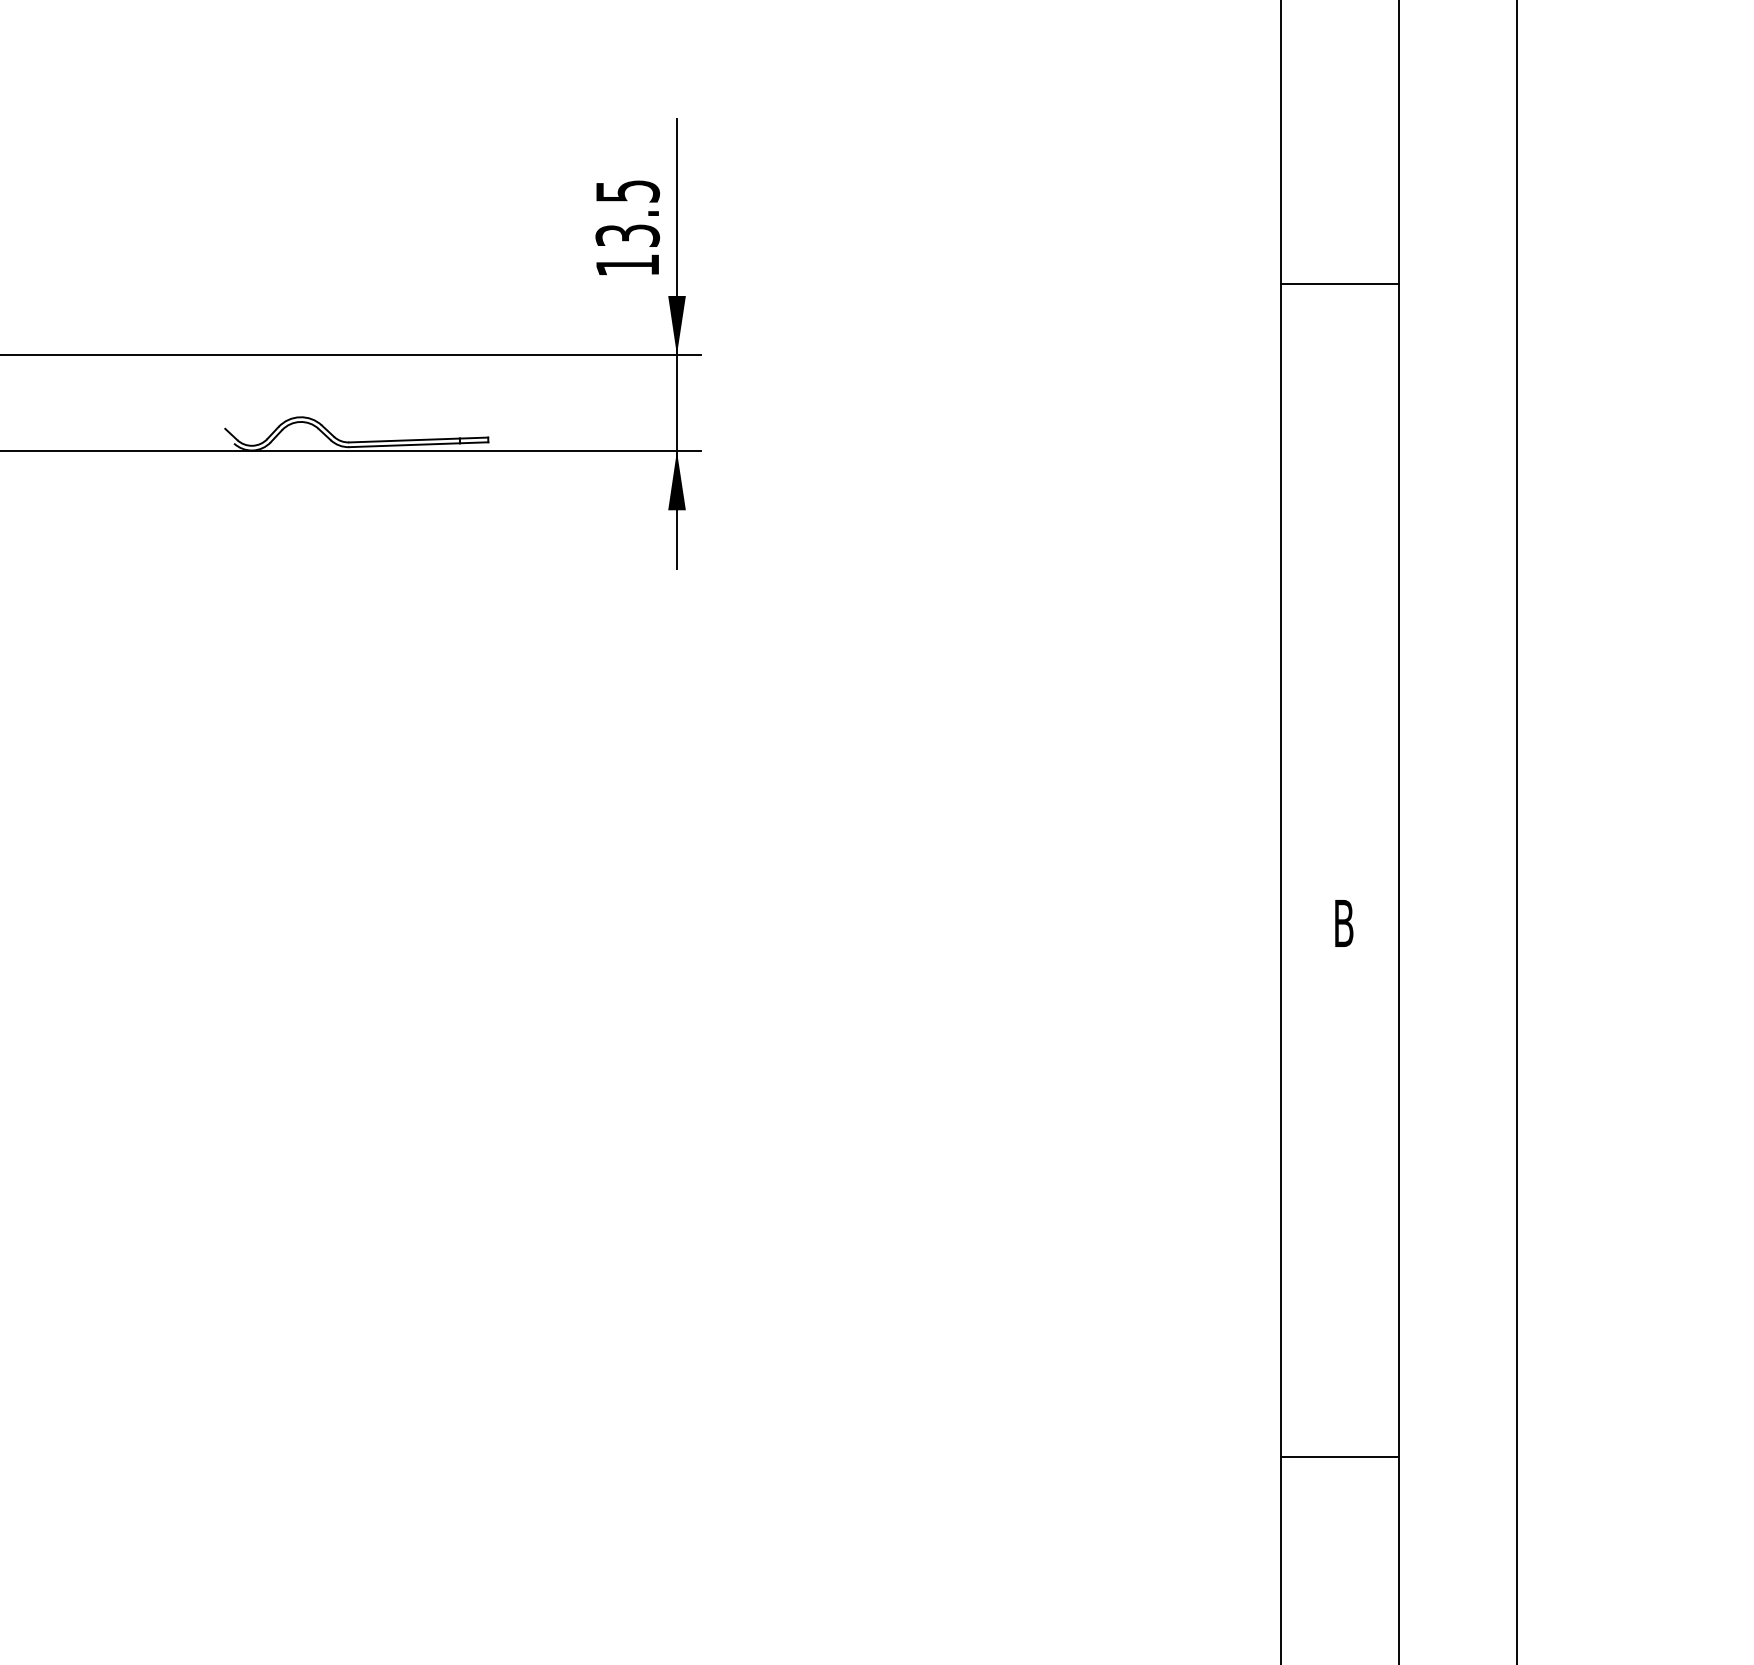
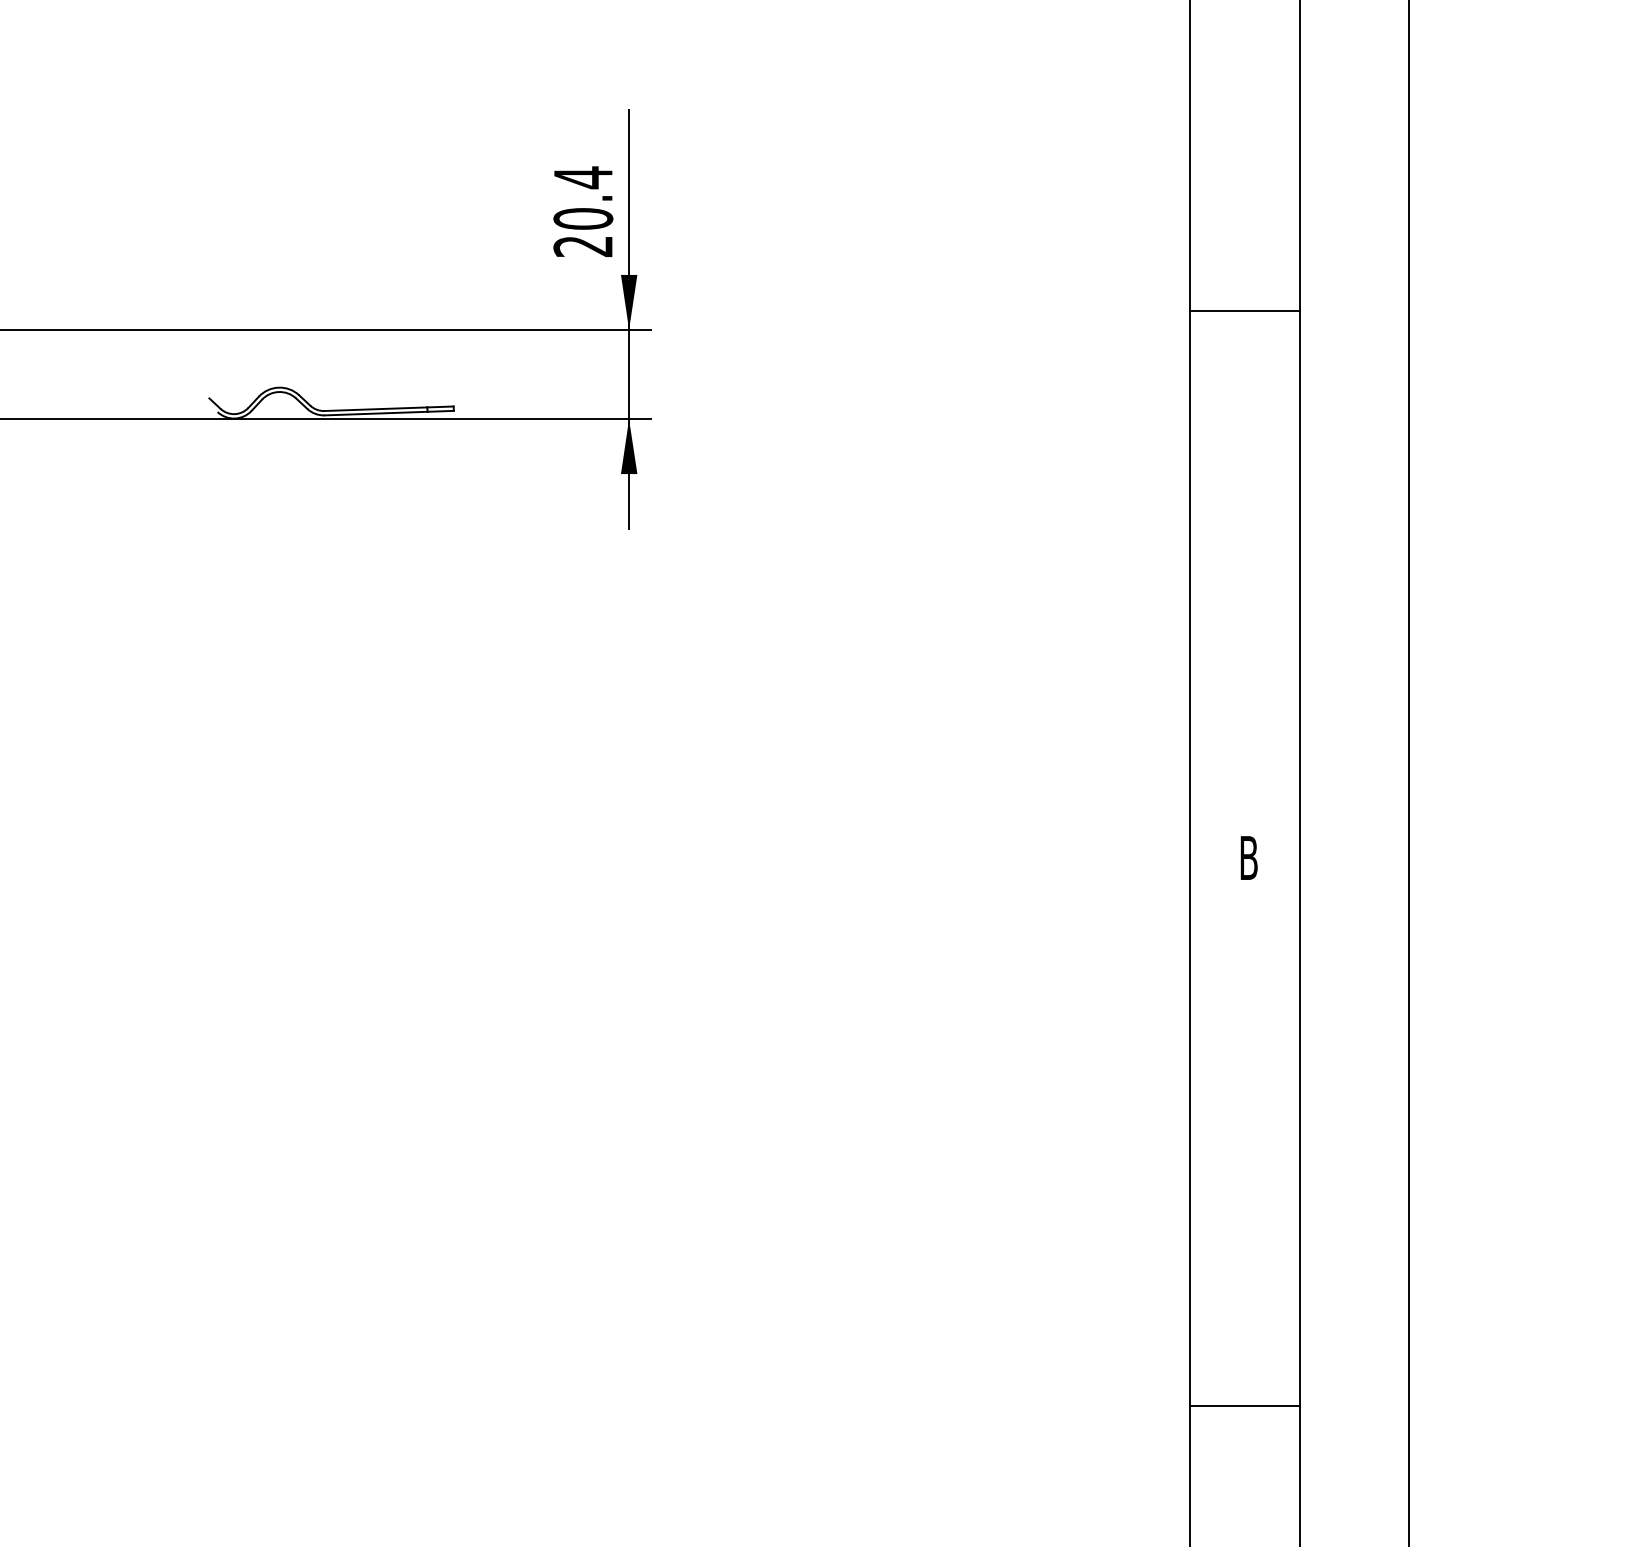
text: (627, 227) -> (583, 211), 13.5 -> 20.4
line: (1339, 284) -> (1244, 310), moved
line: (1339, 1457) -> (1244, 1406), moved

